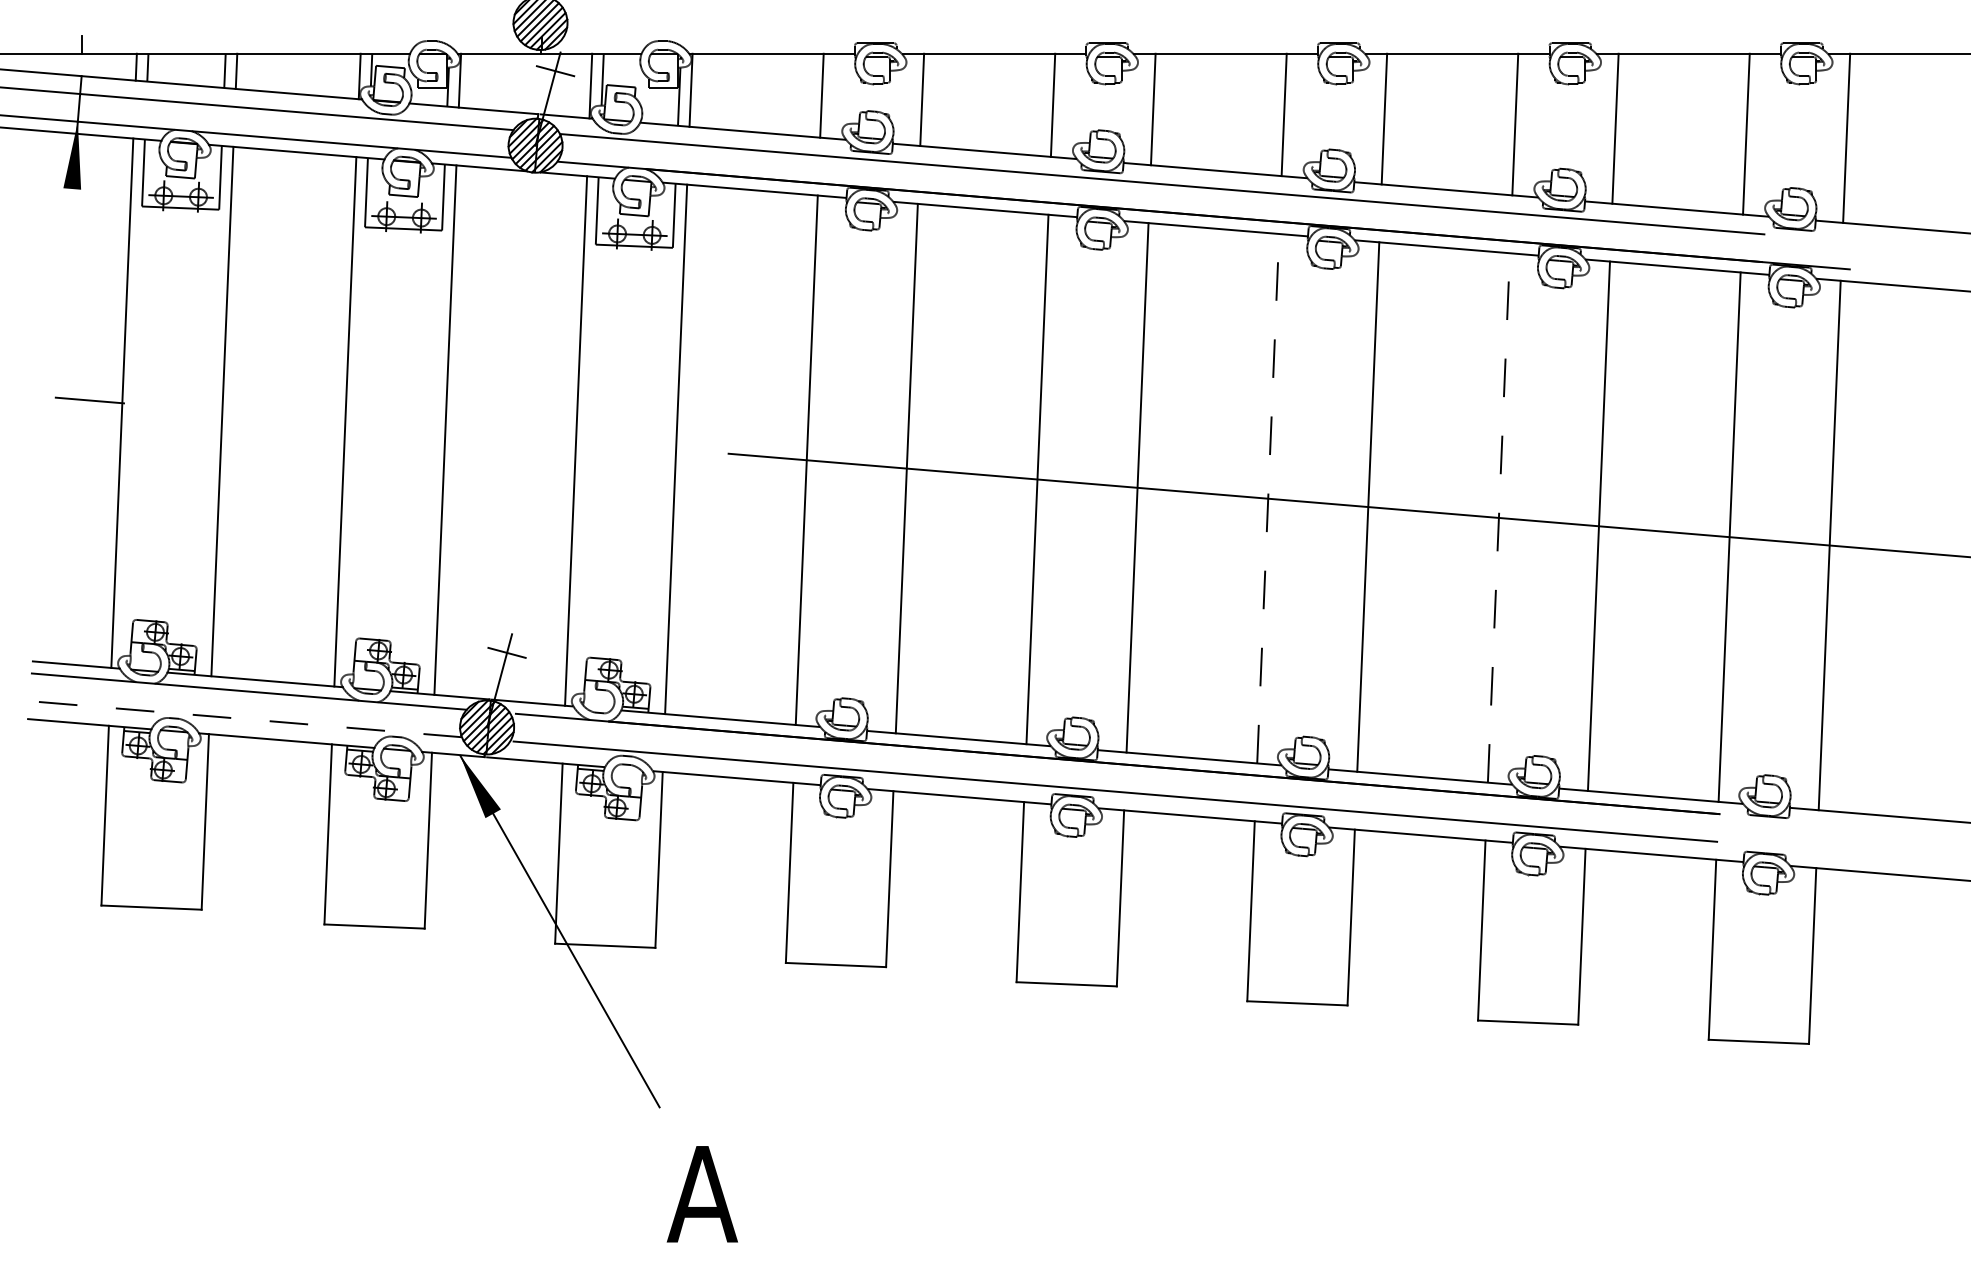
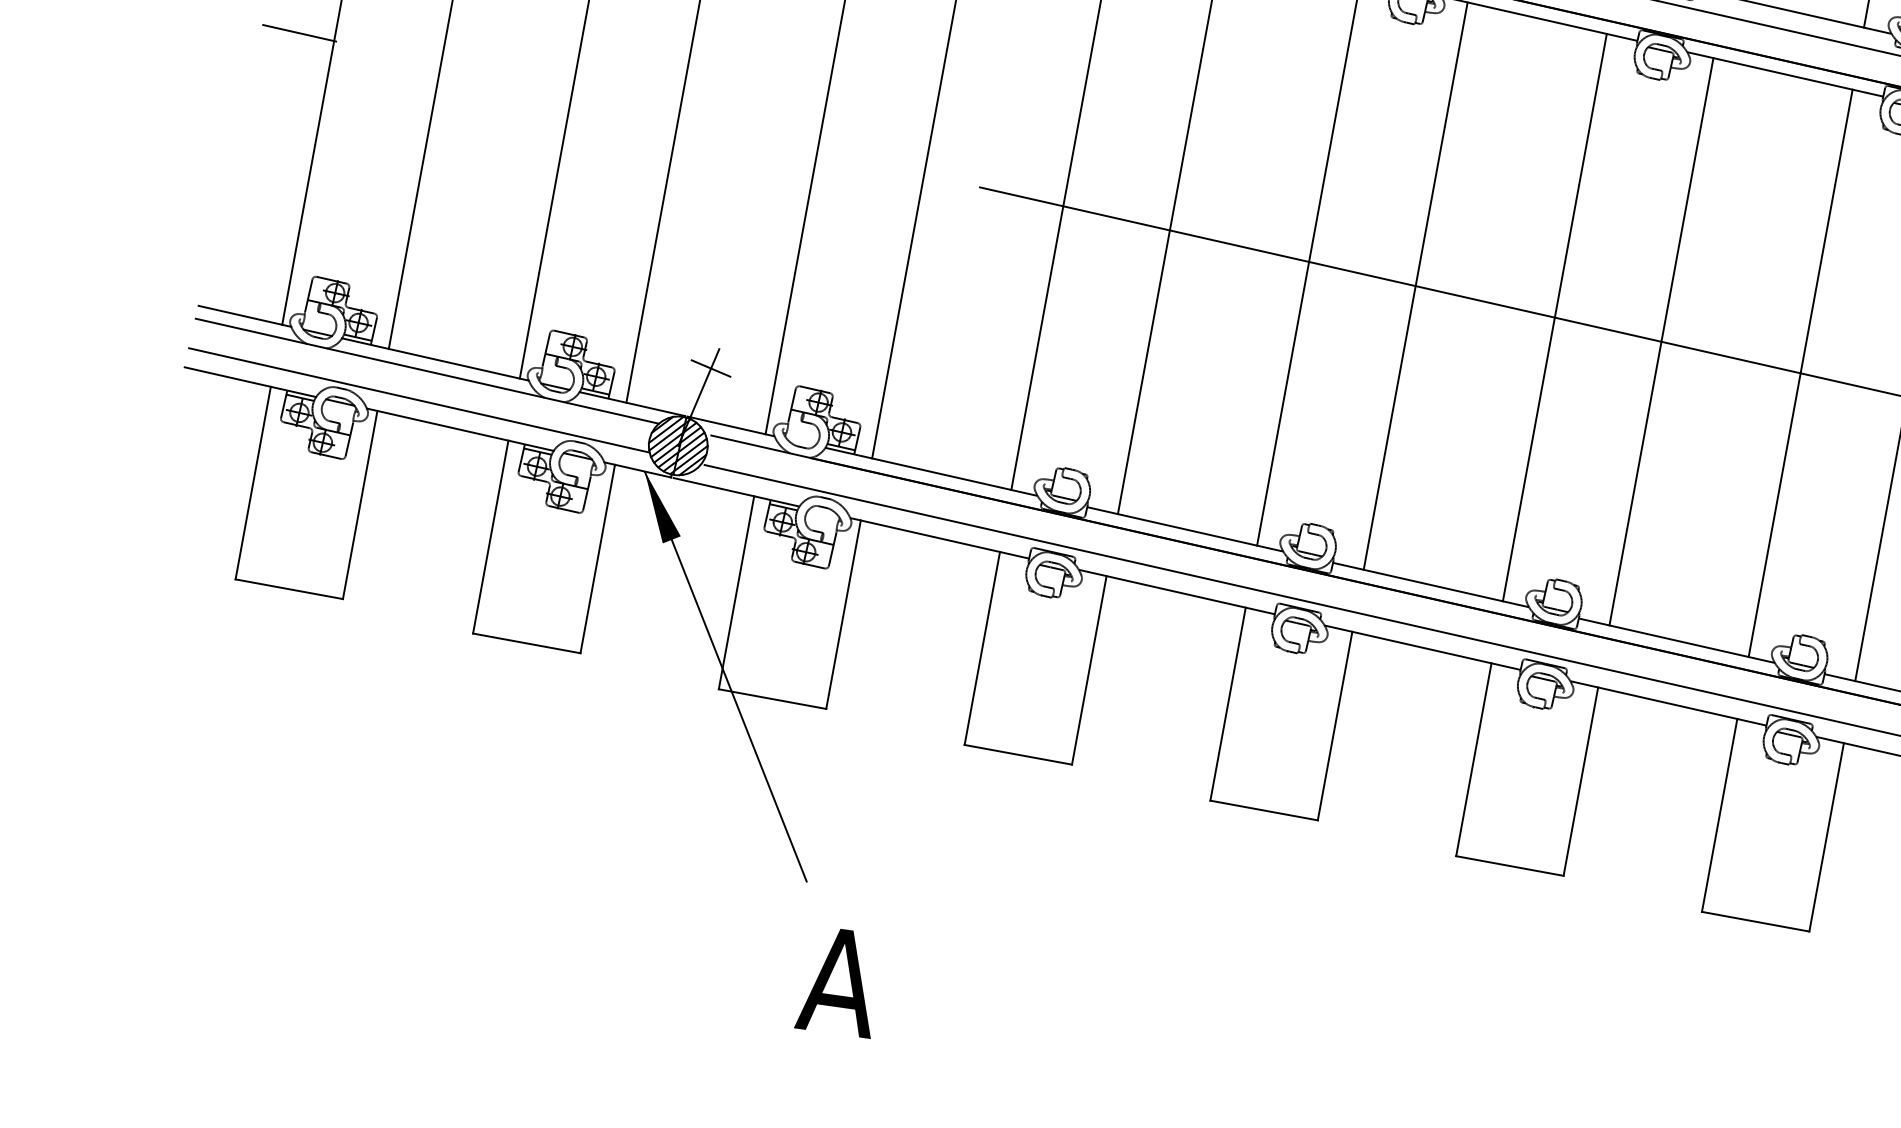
line: (1268, 498) -> (1555, 317), dashed -> solid
line: (1498, 517) -> (1800, 372), dashed -> solid
line: (245, 719) -> (419, 400), dashed -> solid

